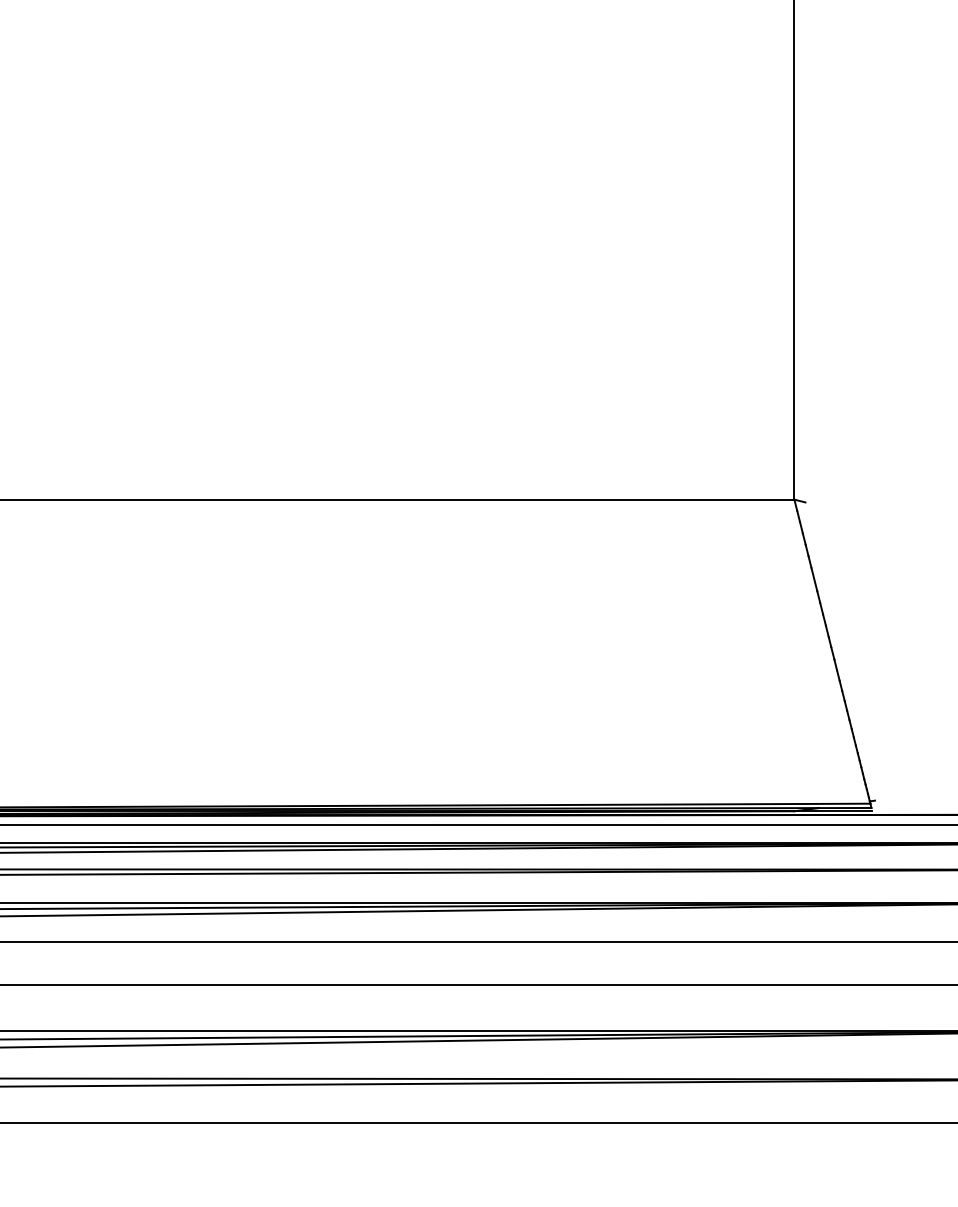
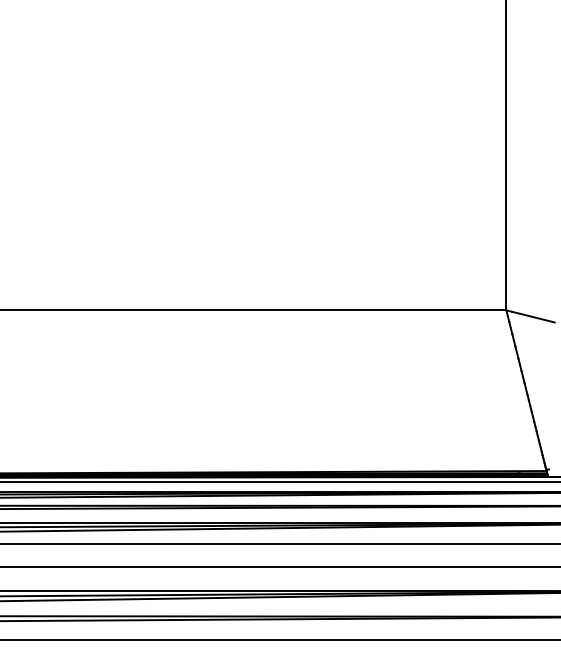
line: (845, 511) -> (533, 316), added

